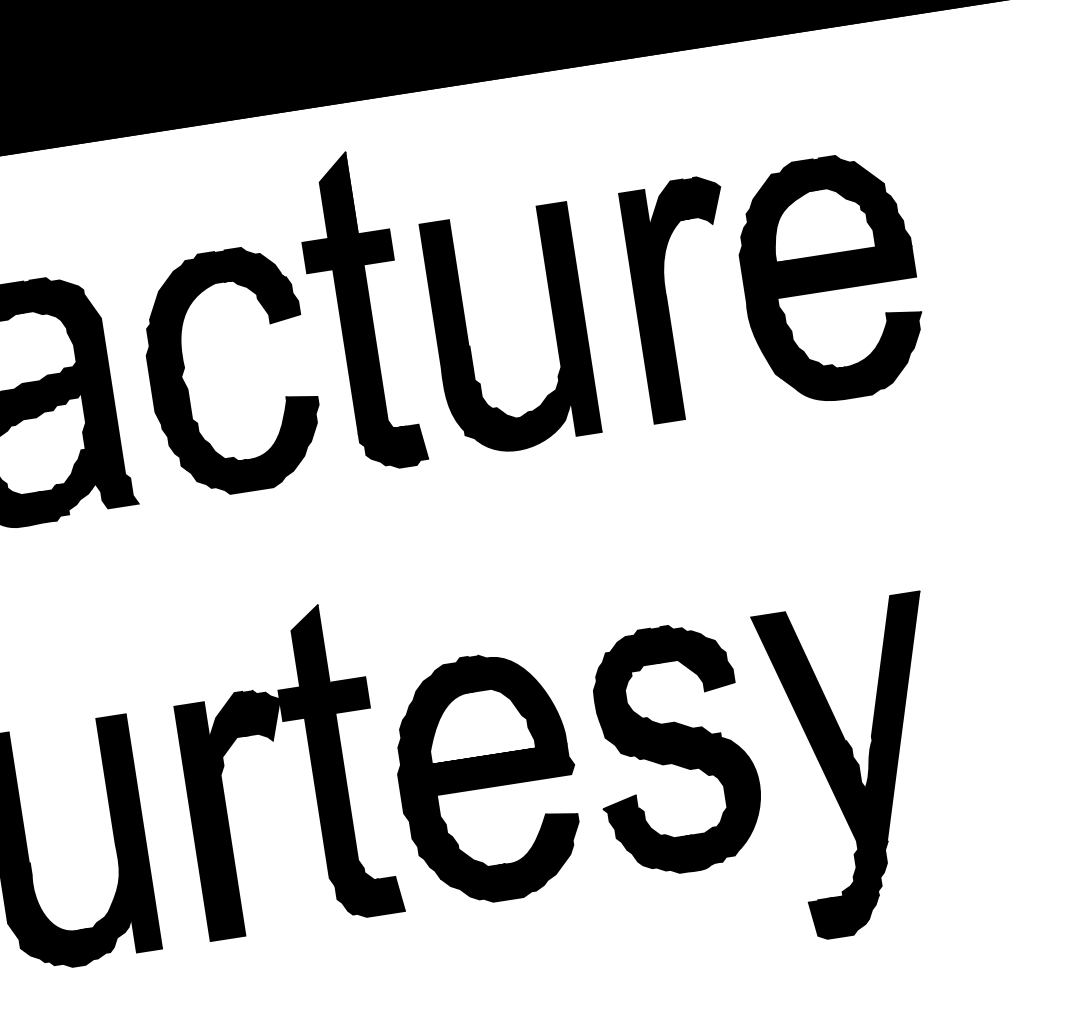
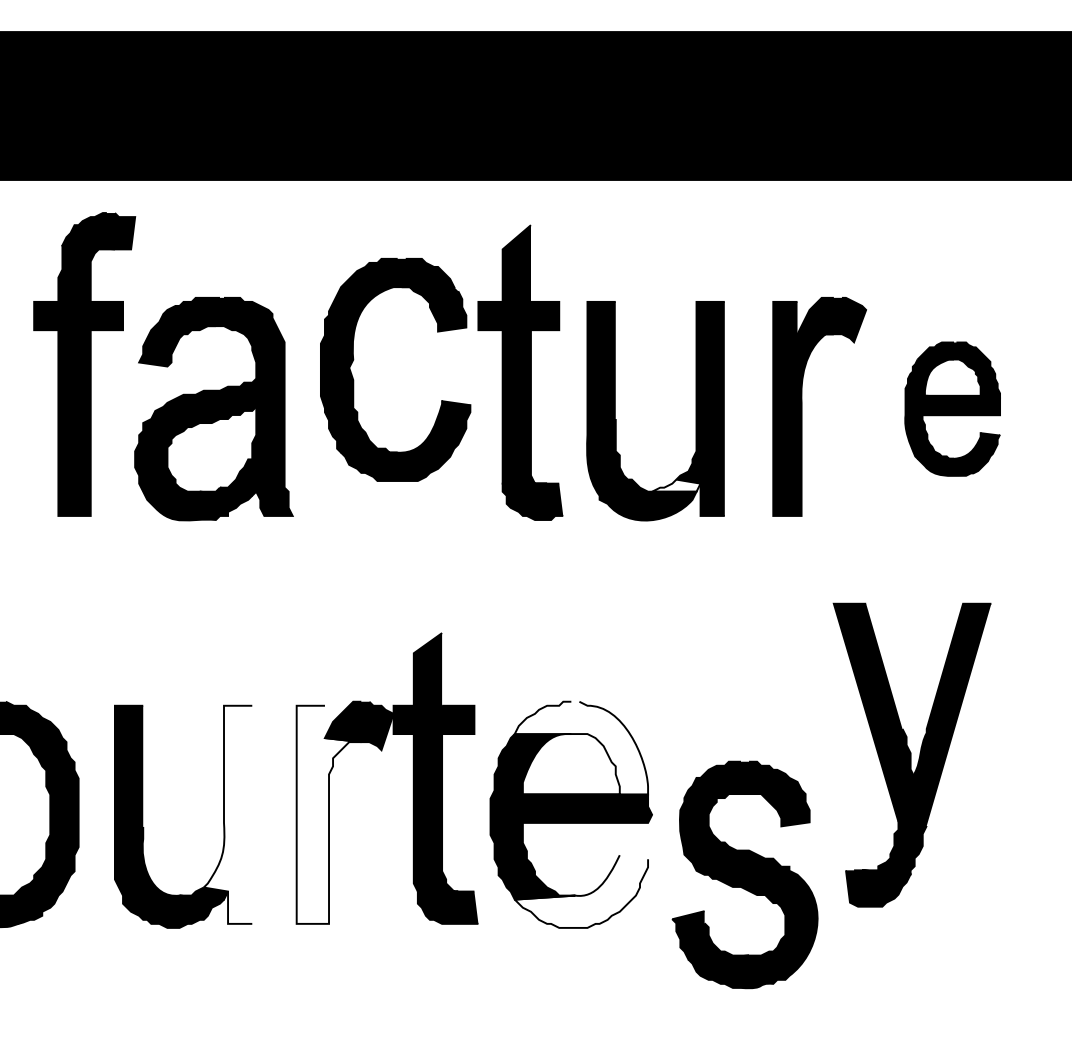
part: (829, 279) -> (952, 409), size x0.6
part: (185, 367) -> (354, 359), moved
fill: (545, 407) -> (676, 485), removed
fill: (487, 704) -> (581, 747), removed
part: (673, 749) -> (744, 874), moved
part: (859, 766) -> (911, 754), moved
fill: (226, 818) -> (328, 814), removed
fill: (118, 835) -> (227, 814), removed
fill: (511, 858) -> (581, 891), removed

